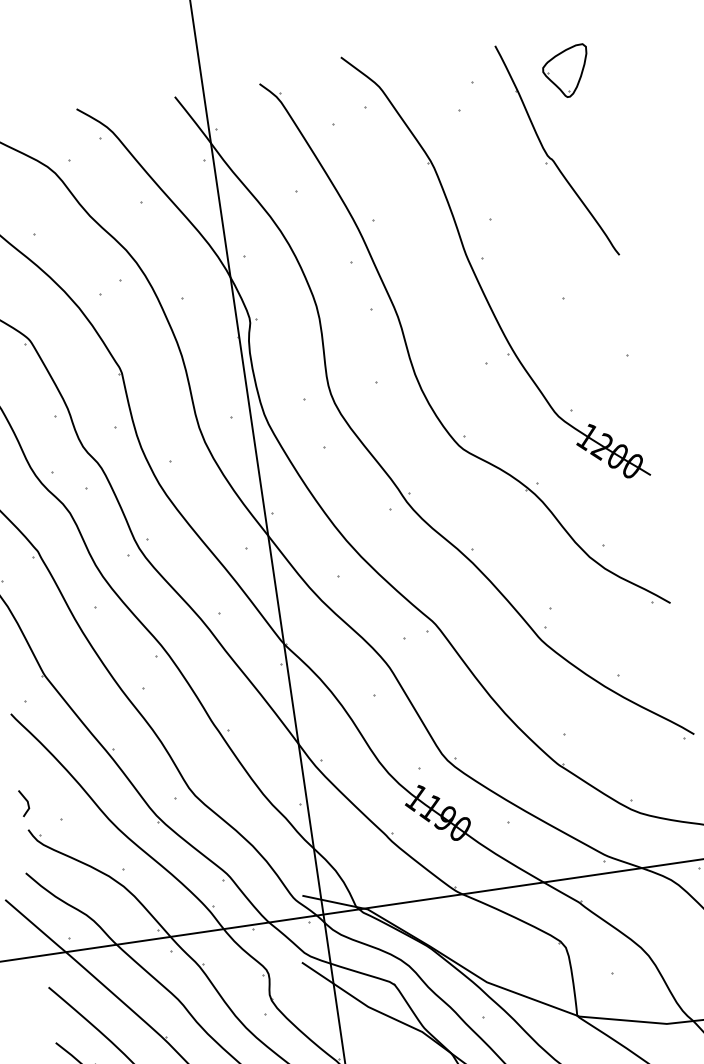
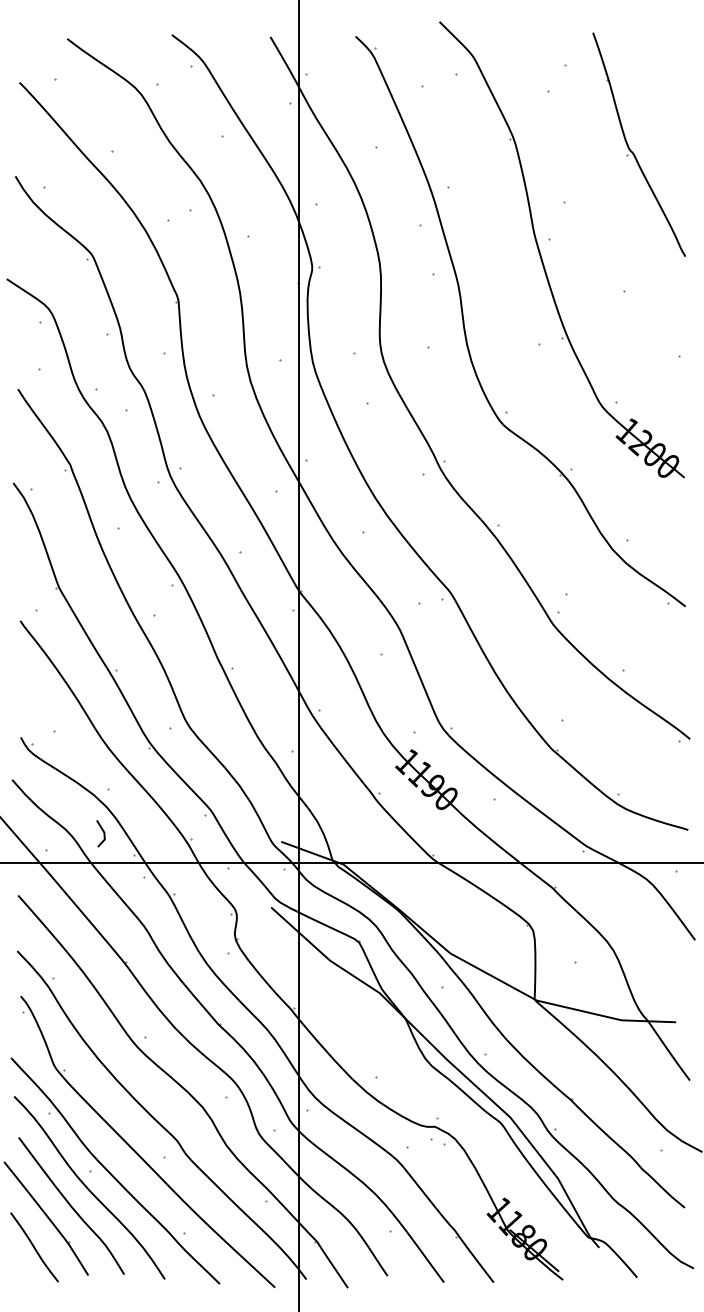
part: (566, 71) -> (659, 68), removed
line: (25, 800) -> (102, 831), moved

